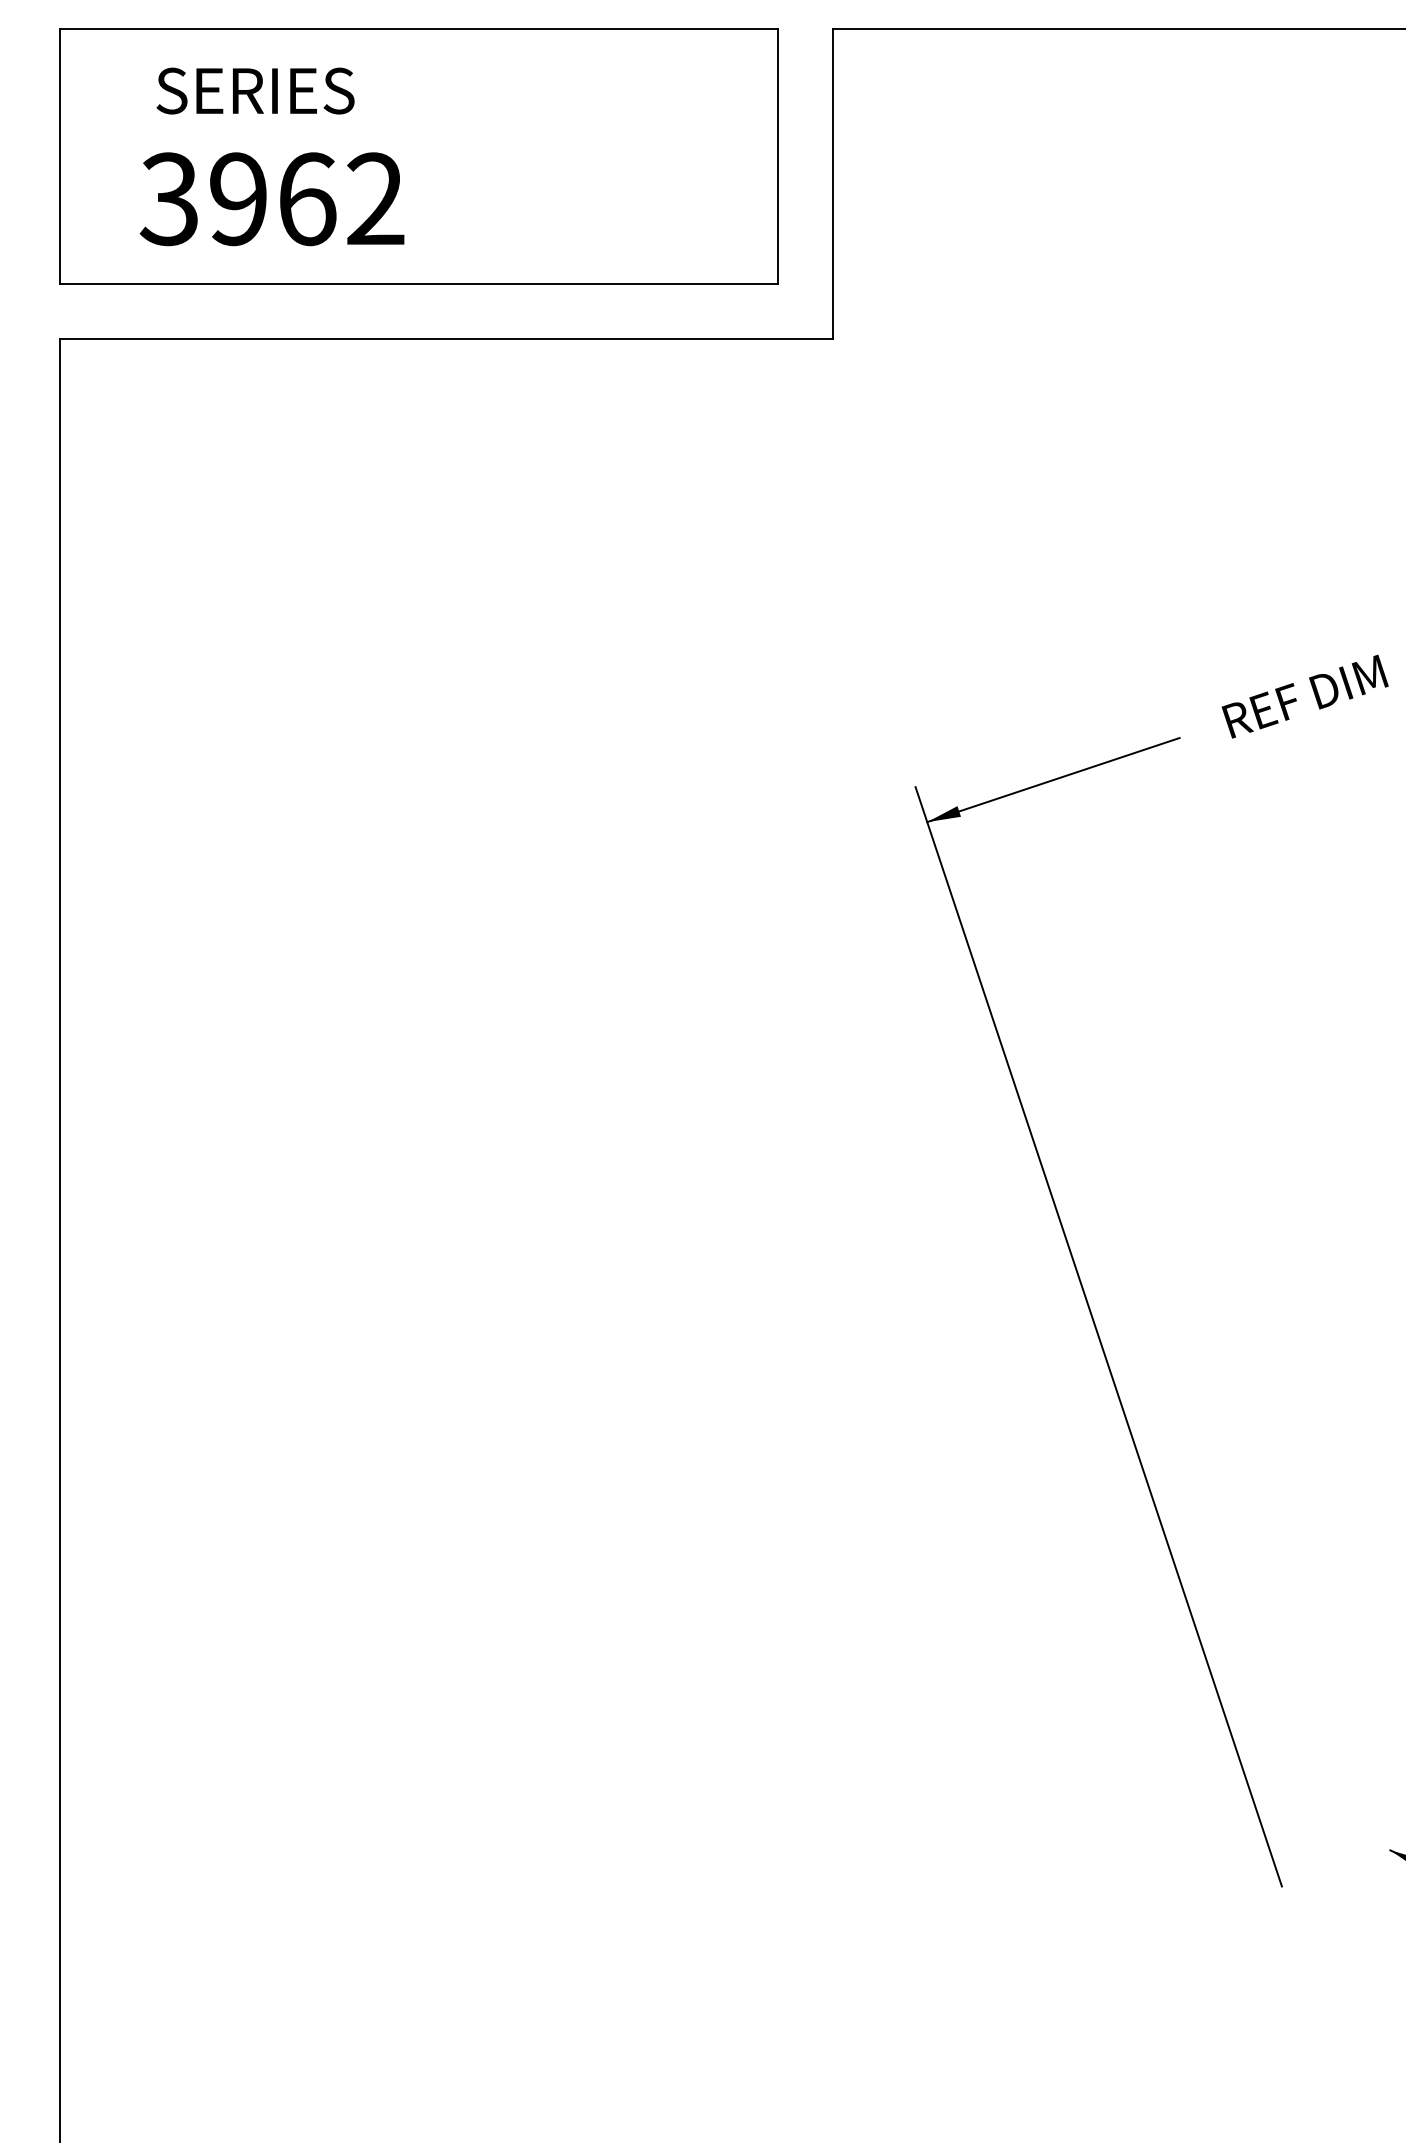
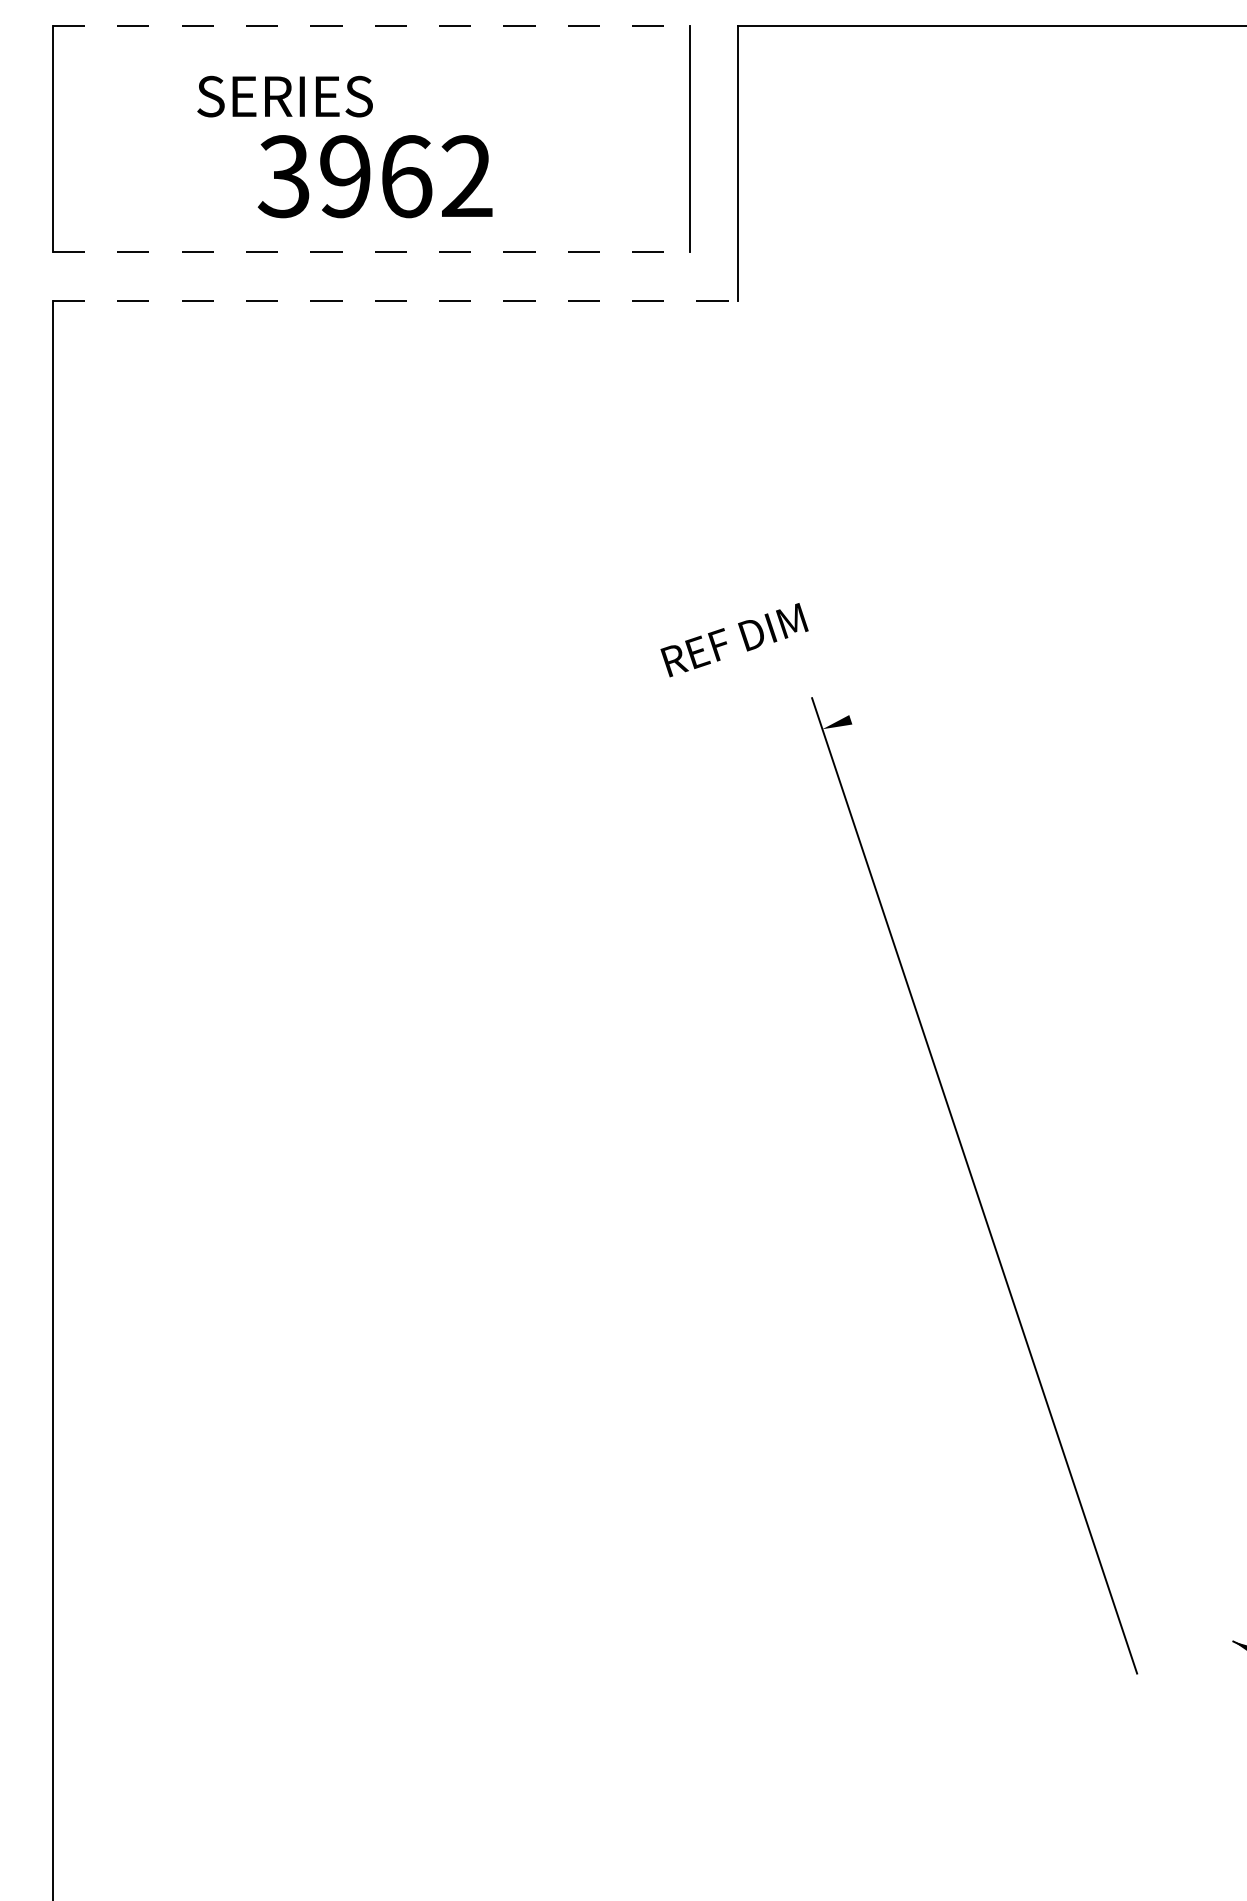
line: (418, 29) -> (371, 26), solid -> dashed
text: (255, 90) -> (285, 96), moved
text: (271, 199) -> (374, 176), moved
line: (418, 284) -> (371, 252), solid -> dashed
line: (446, 339) -> (395, 301), solid -> dashed
text: (1304, 696) -> (733, 639), moved
line: (1053, 780) -> (934, 692), removed

